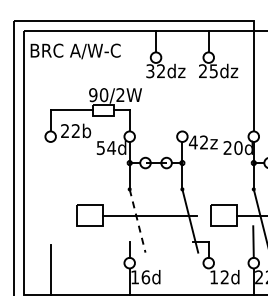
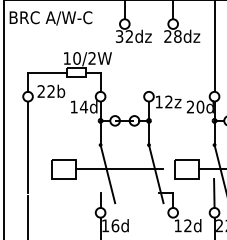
text: (213, 71) -> (177, 36), 25dz -> 28dz
text: (93, 95) -> (67, 58), 90/2W -> 10/2W
text: (192, 142) -> (158, 102), 42z -> 12z
text: (100, 148) -> (73, 107), 54d -> 14d
line: (50, 191) -> (27, 147), added
line: (137, 221) -> (107, 174), dashed -> solid

